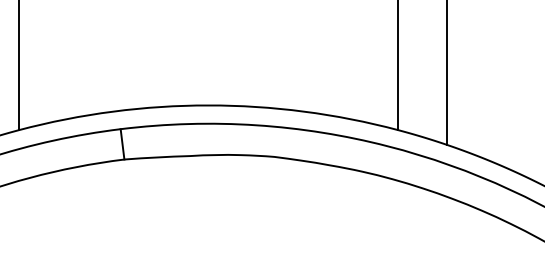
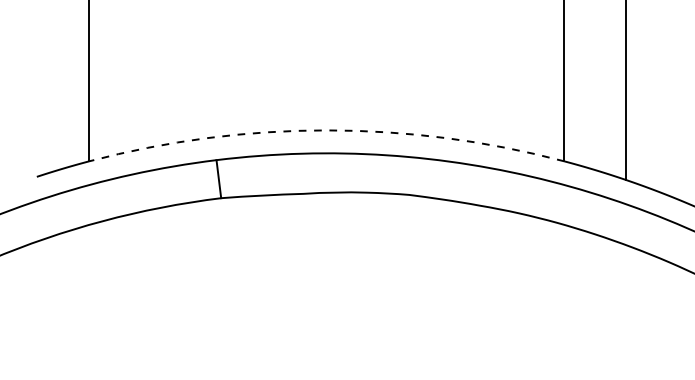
arc: (208, 105) -> (326, 130), solid -> dashed

